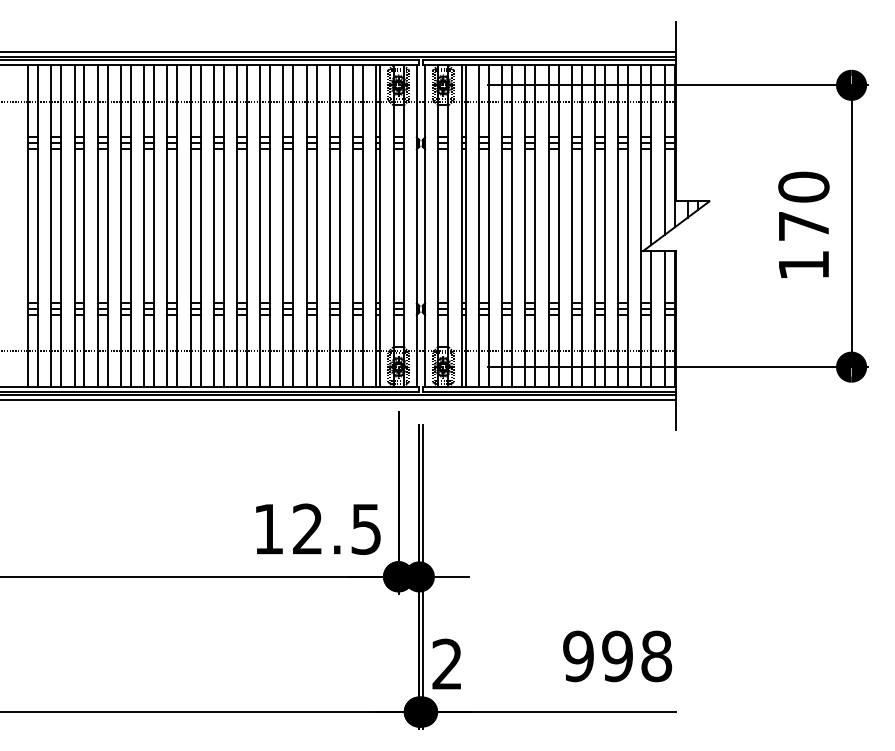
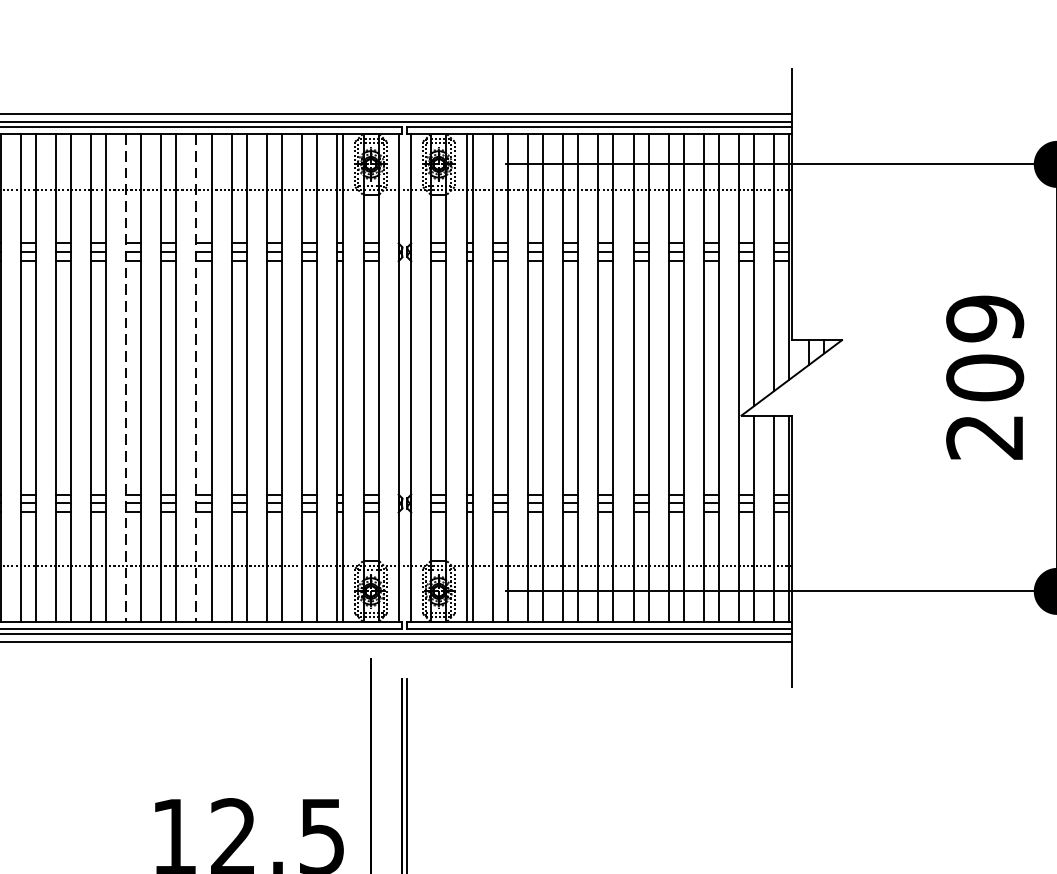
text: (803, 225) -> (984, 376), 170 -> 209
line: (236, 226) -> (125, 378), solid -> dashed
line: (283, 226) -> (196, 378), solid -> dashed

